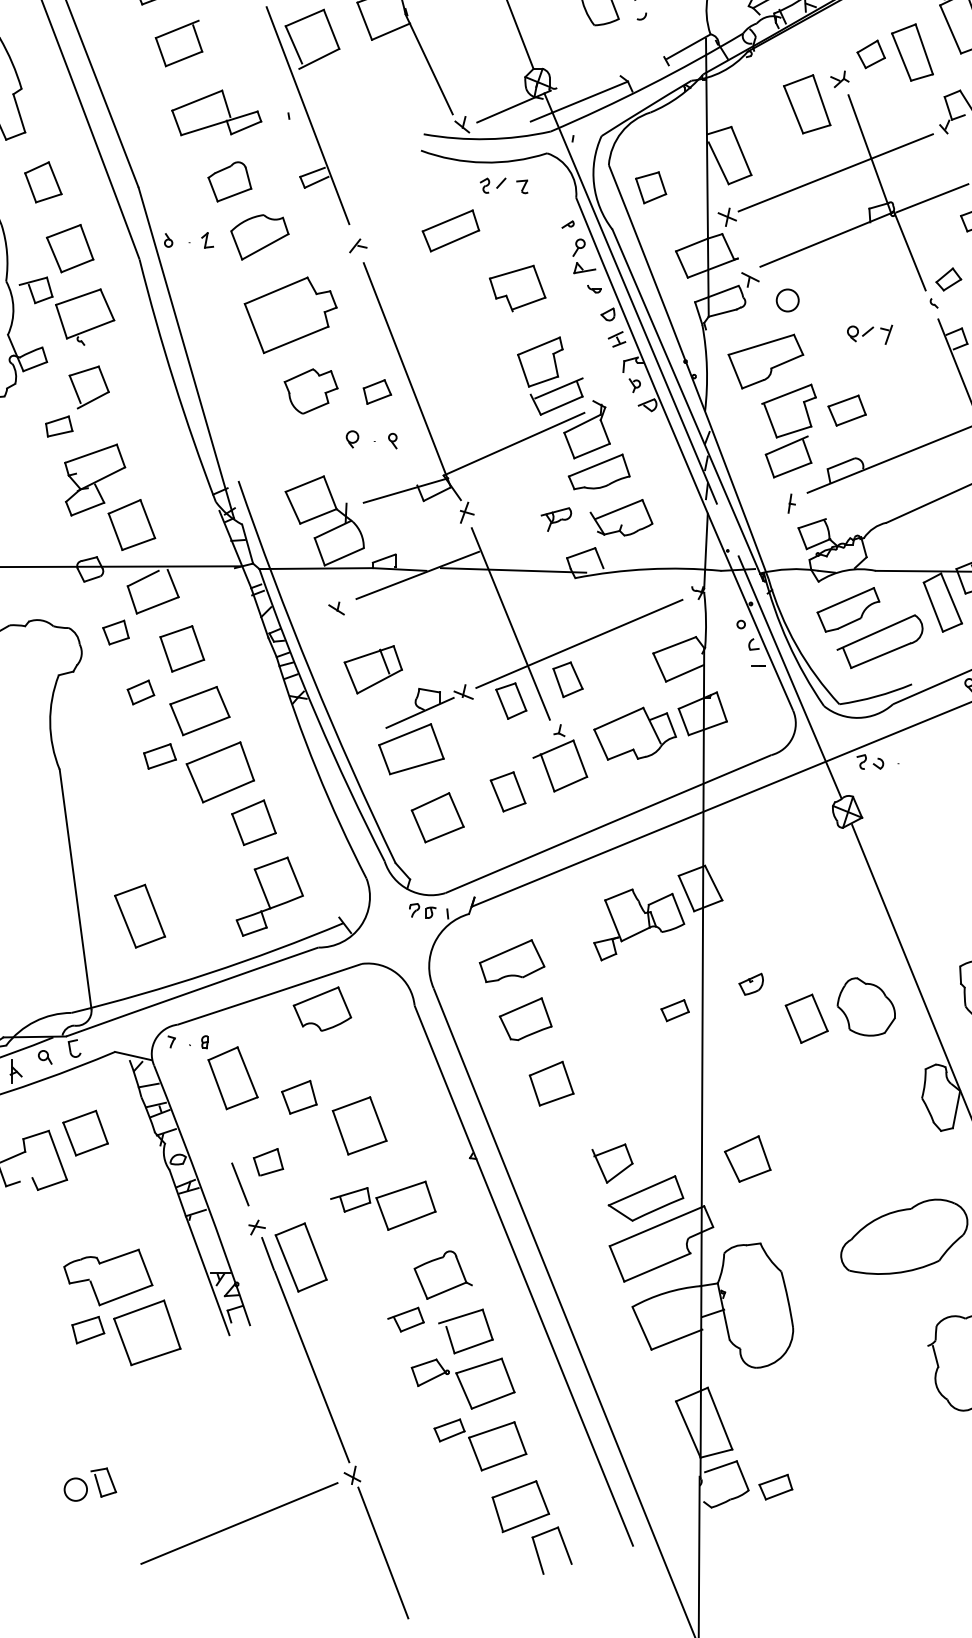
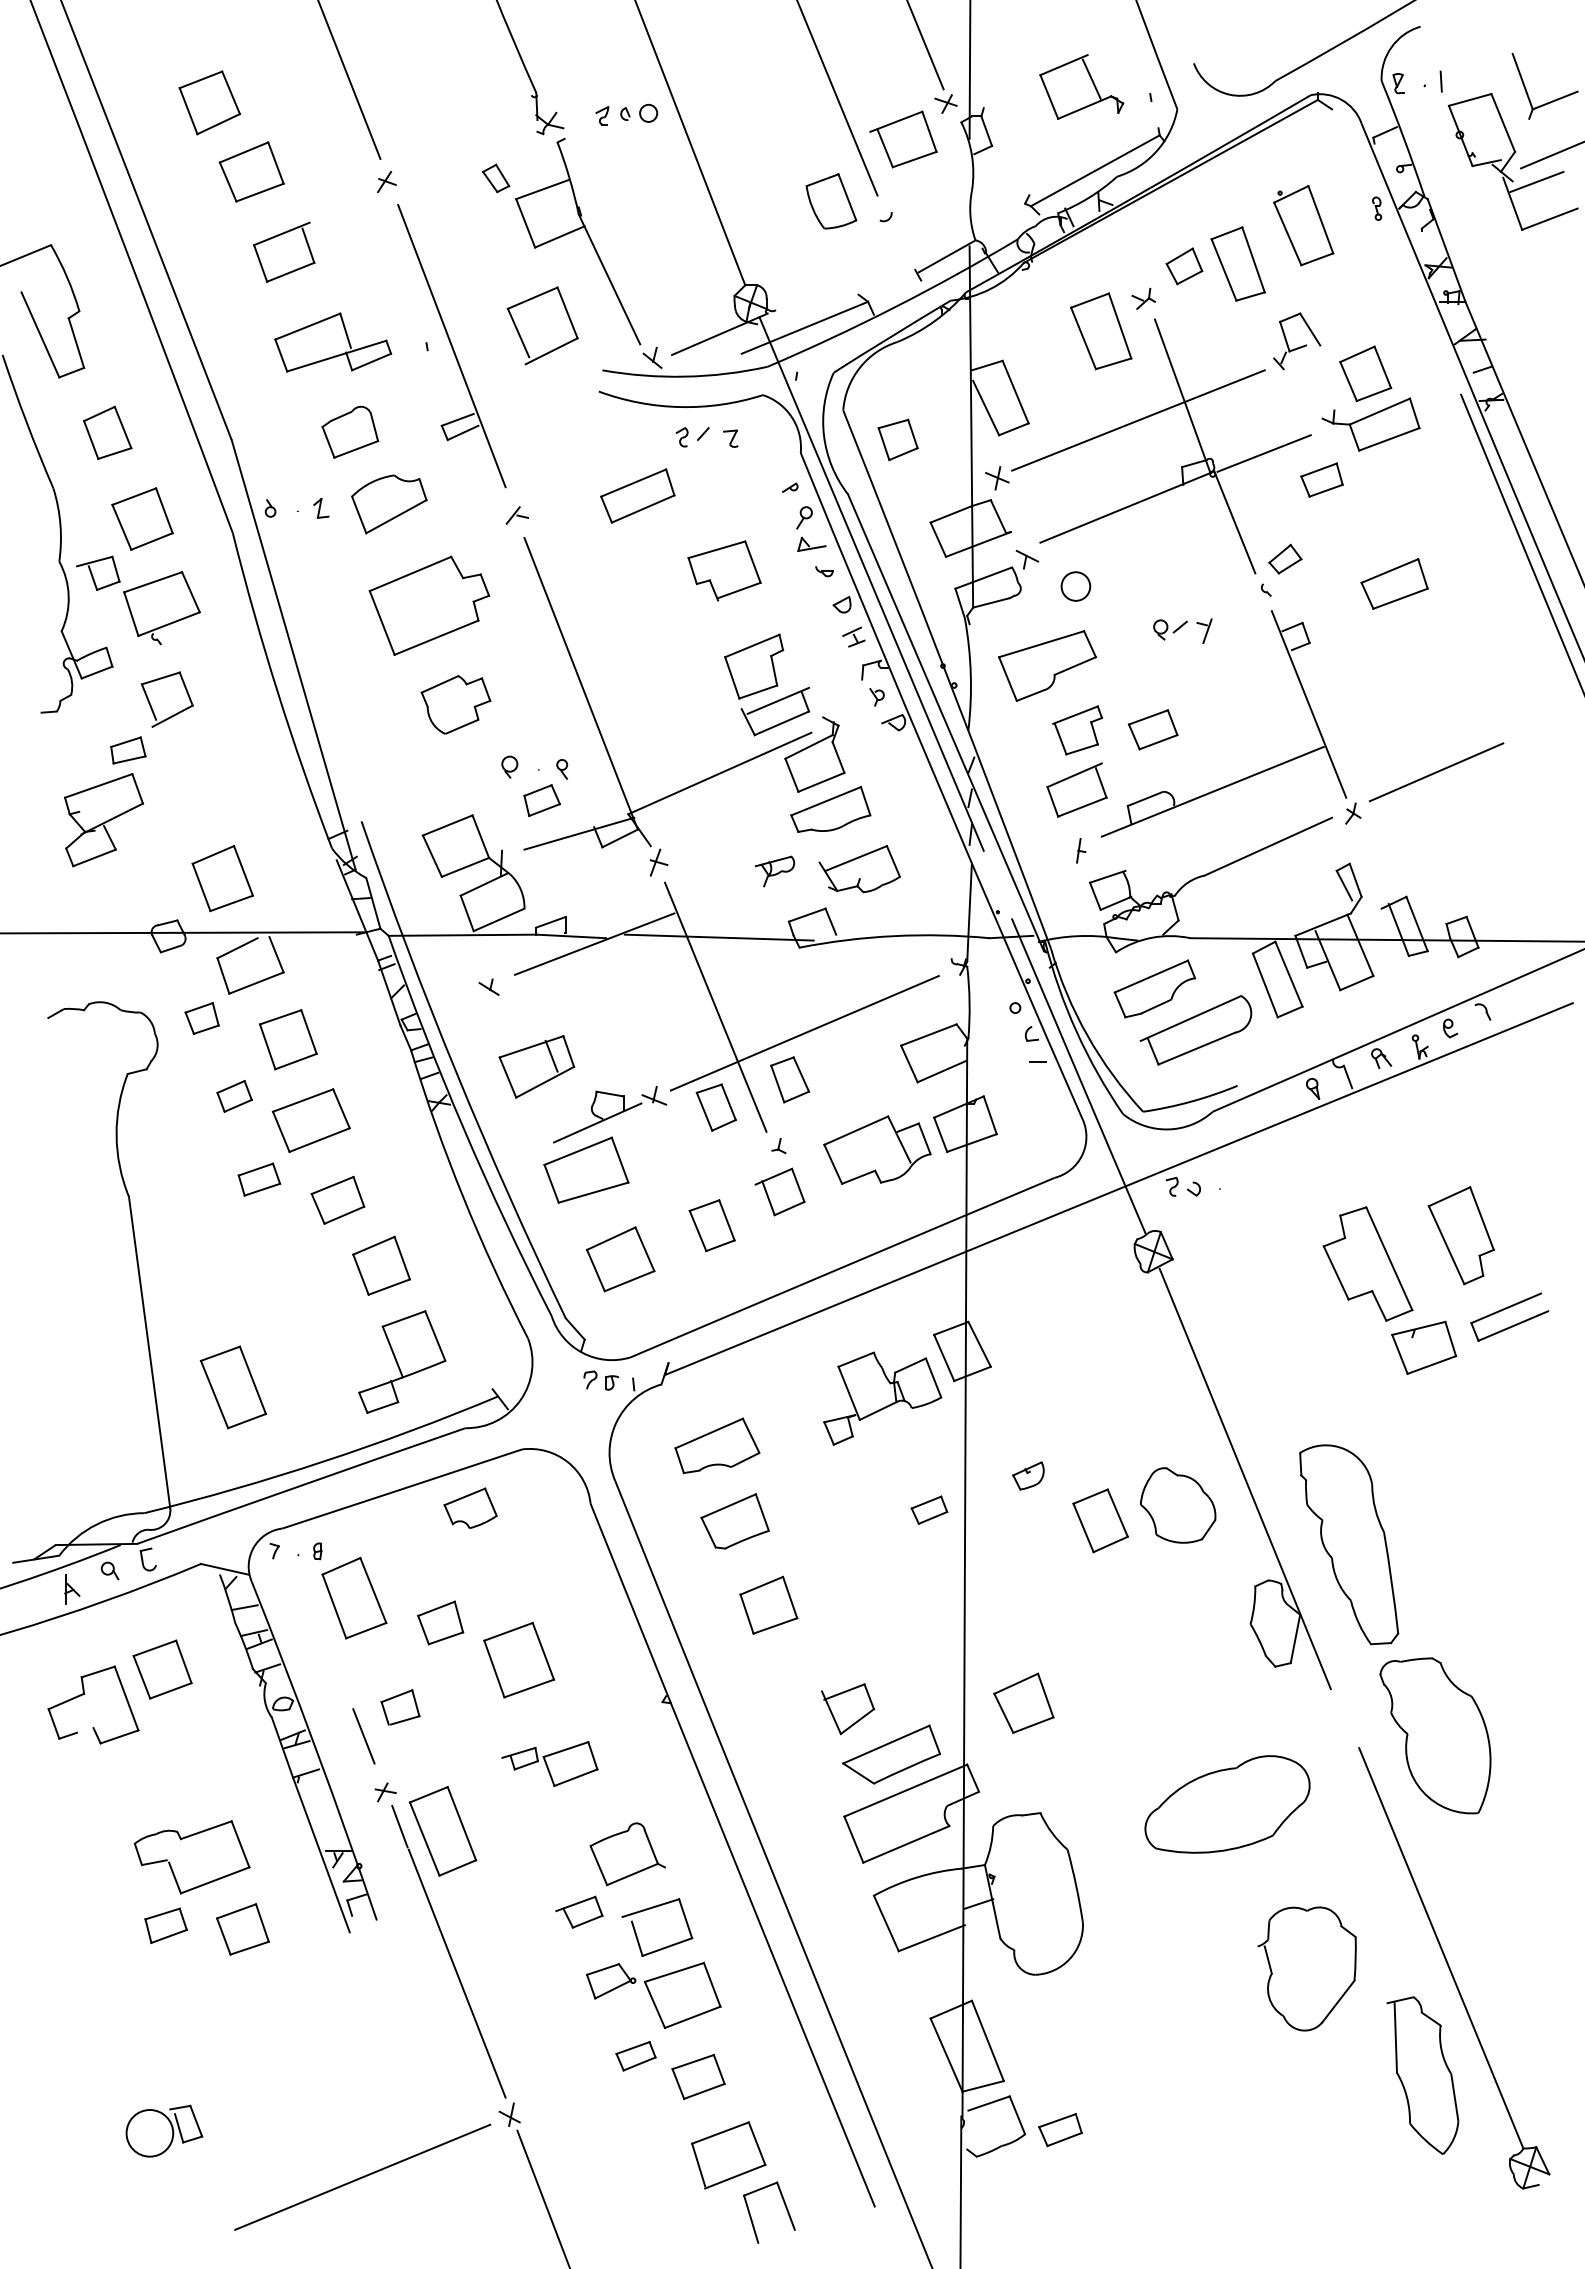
part: (296, 47) -> (521, 336), moved
part: (376, 391) -> (541, 800), moved
part: (788, 411) -> (1077, 730), size x0.7
part: (94, 480) -> (103, 820), moved
part: (559, 765) -> (779, 1191), size x0.7
part: (220, 772) -> (337, 1200), size x0.6
part: (322, 1009) -> (470, 1508), size x0.7
part: (383, 1205) -> (549, 1763), size x0.7
part: (147, 1332) -> (242, 1929), size x0.6
part: (497, 1445) -> (698, 2076), size x0.7
circle: (75, 1489) -> (149, 2132), size x1.6

